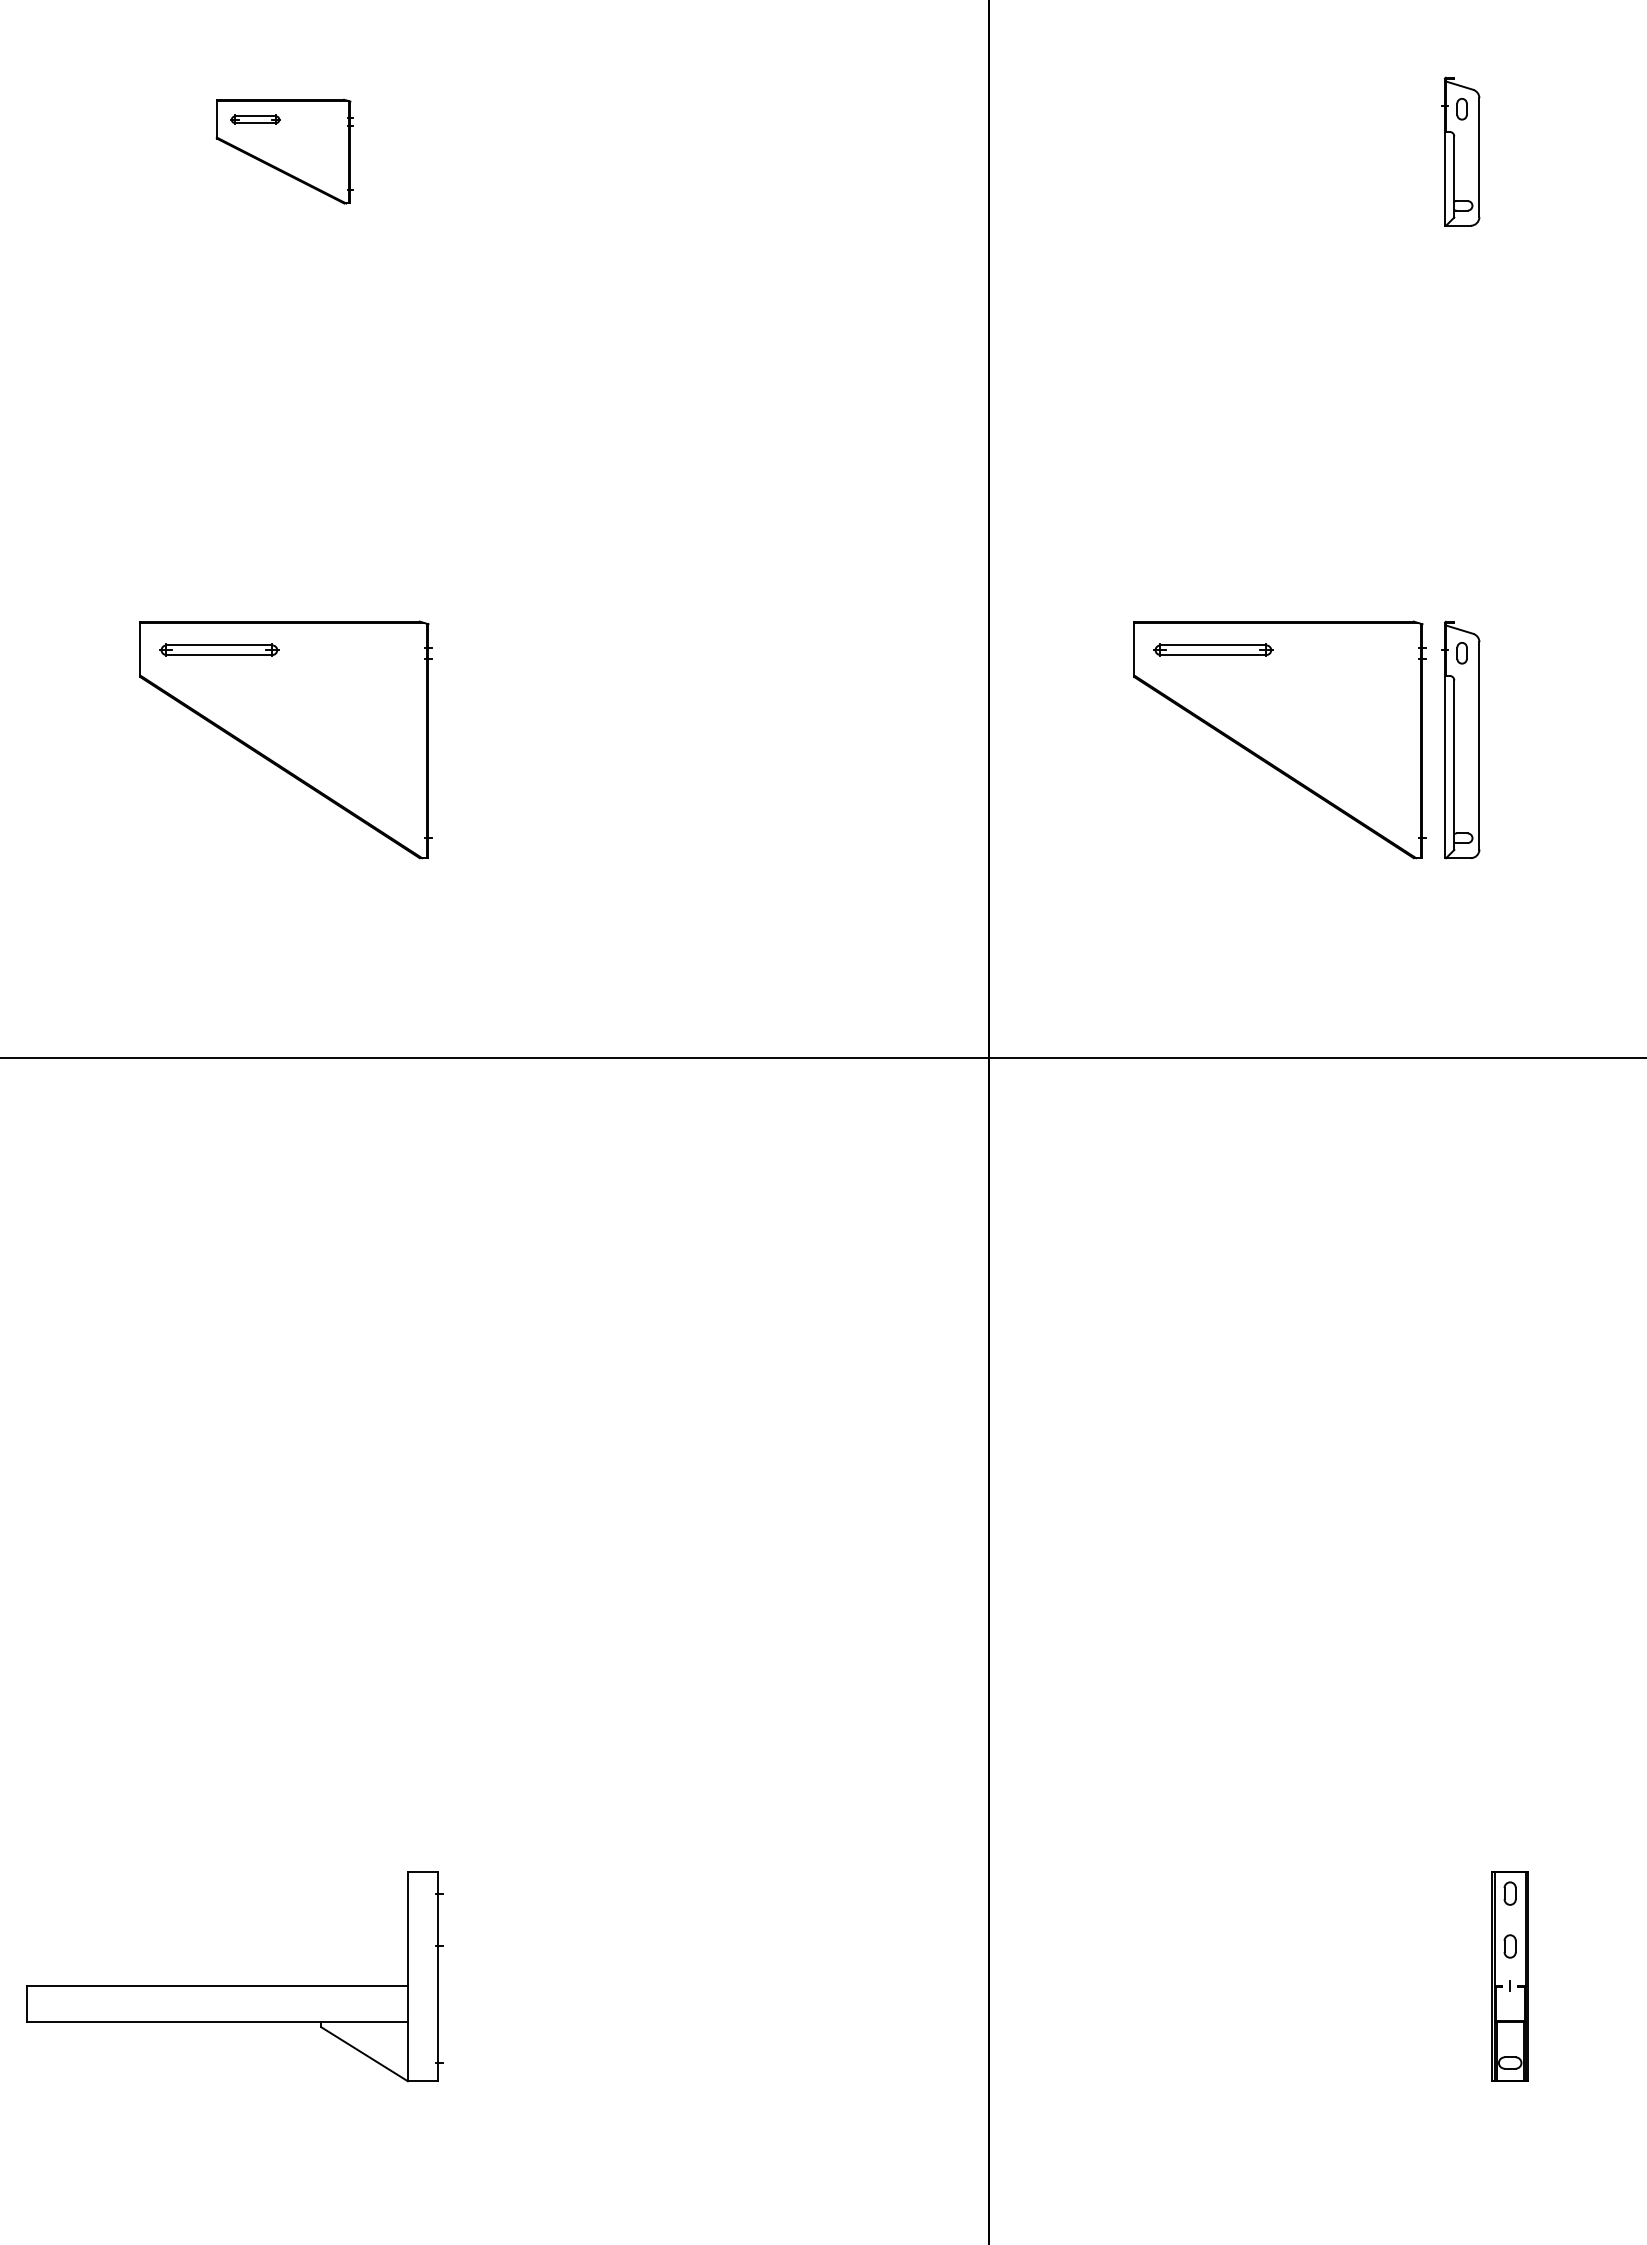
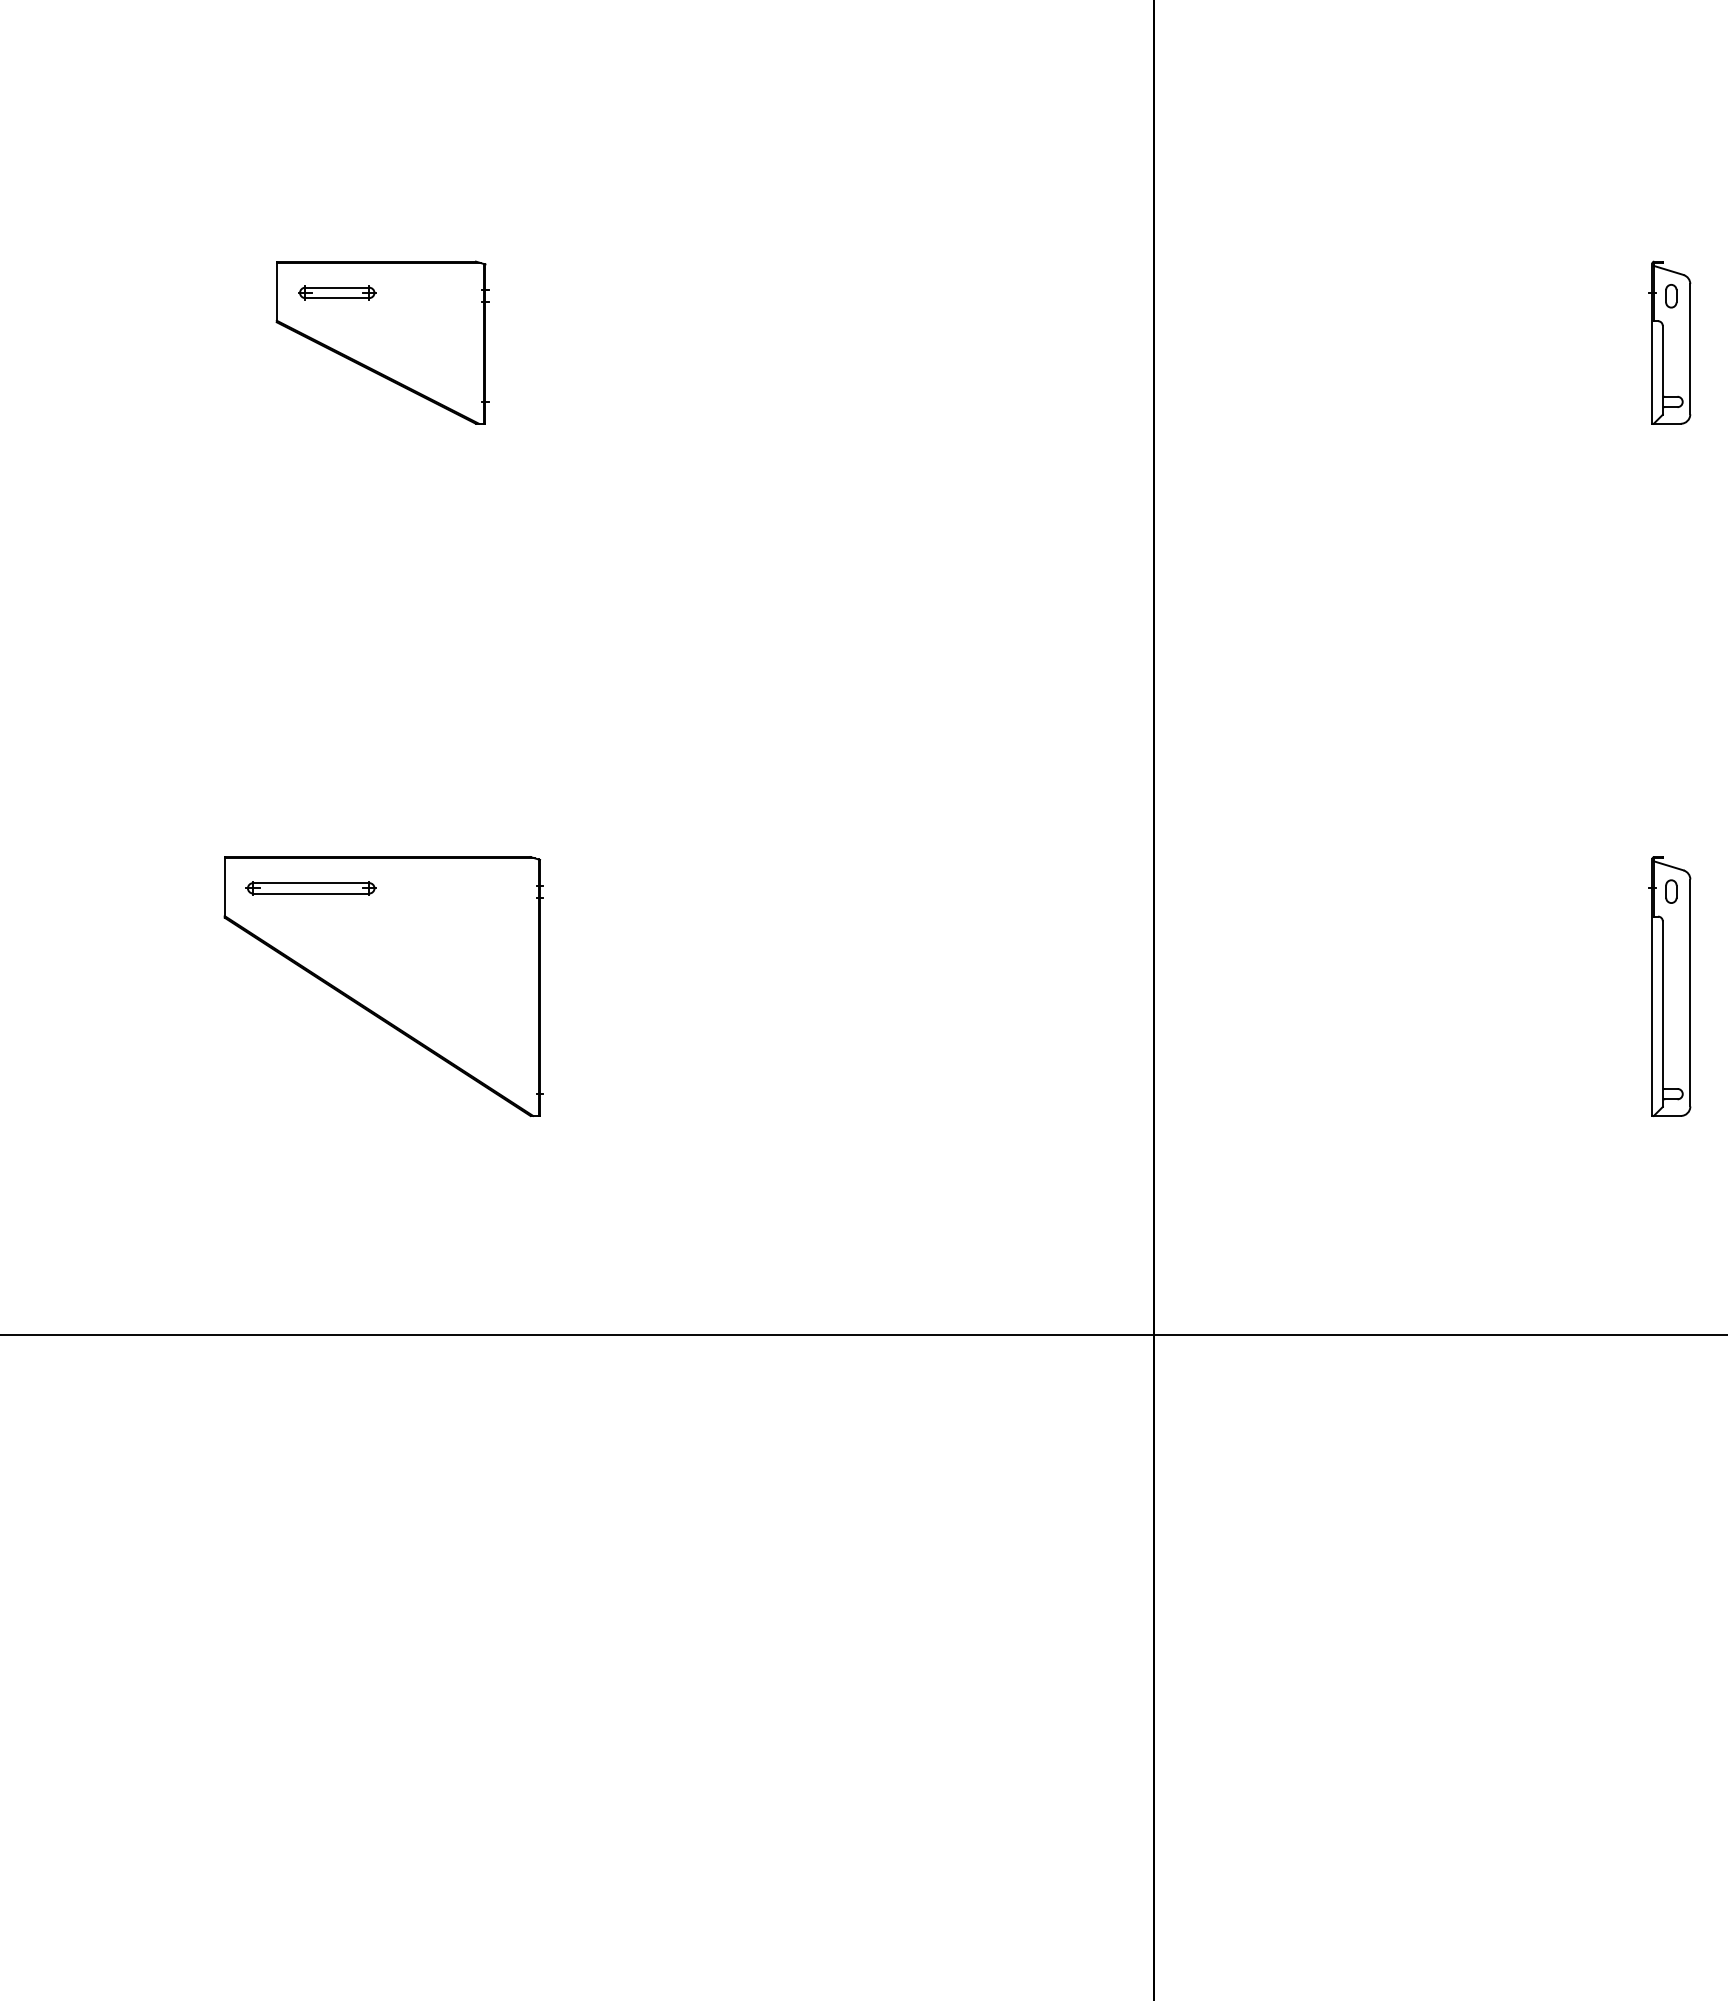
part: (284, 151) -> (382, 342), size x1.43
part: (1279, 739) -> (1471, 986), removed

